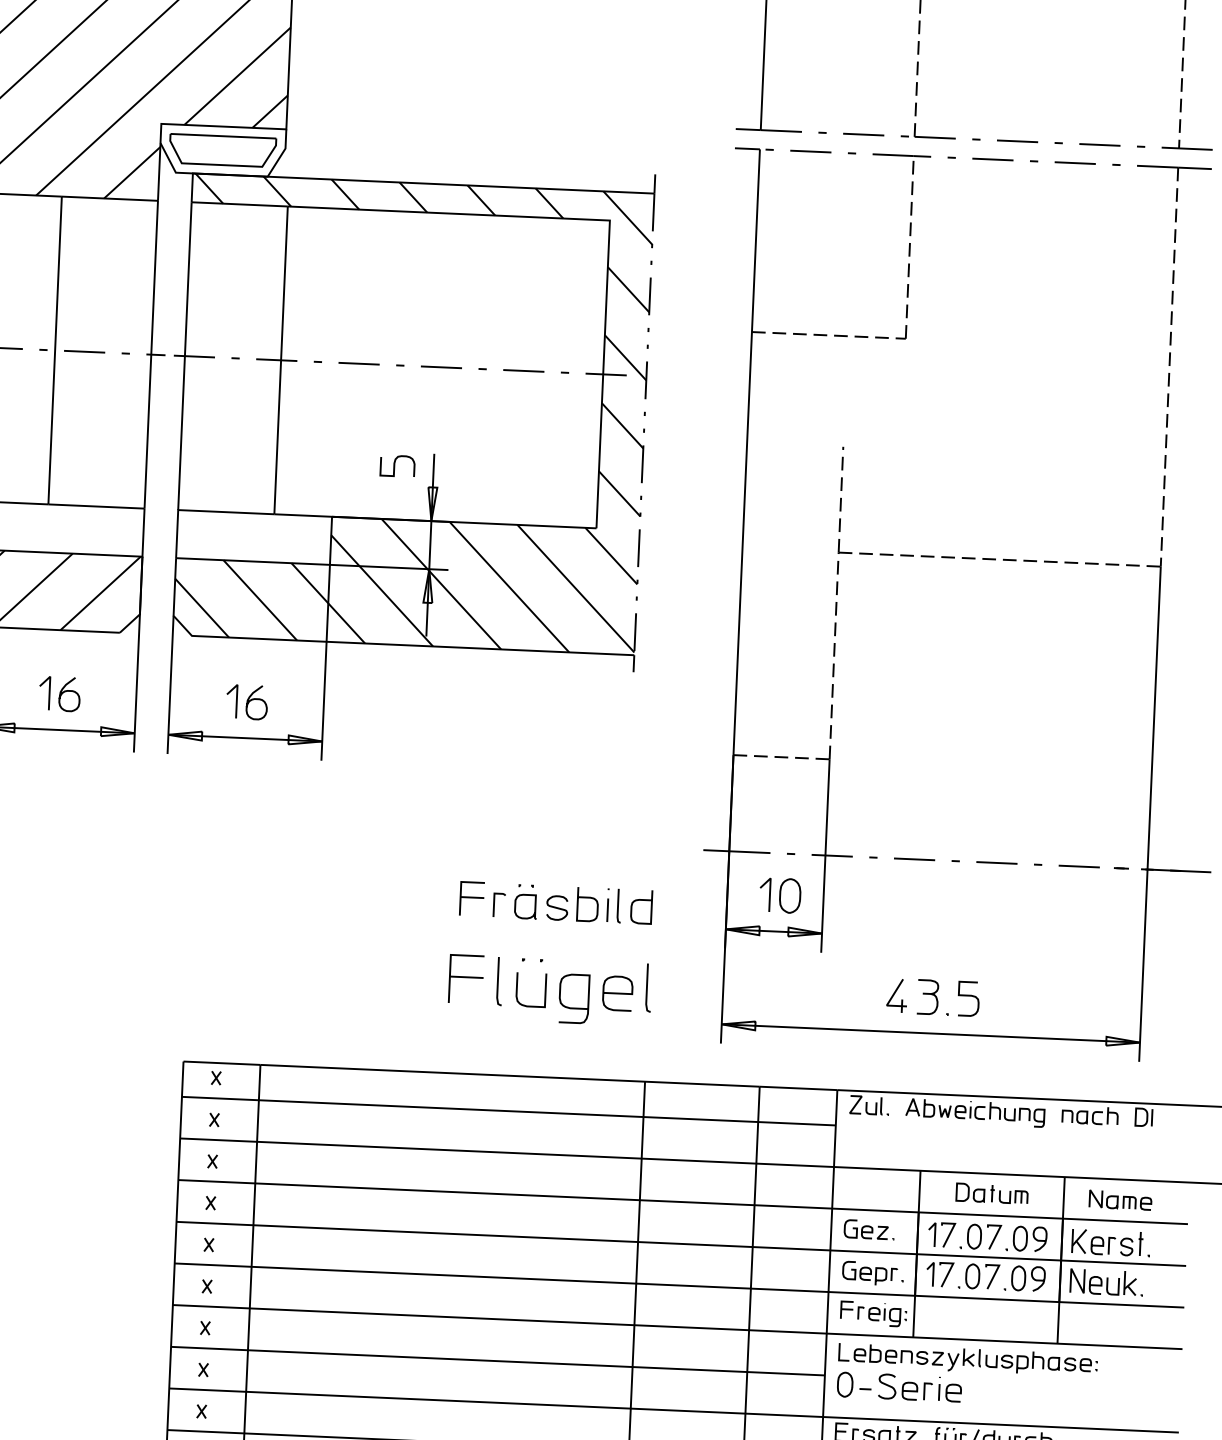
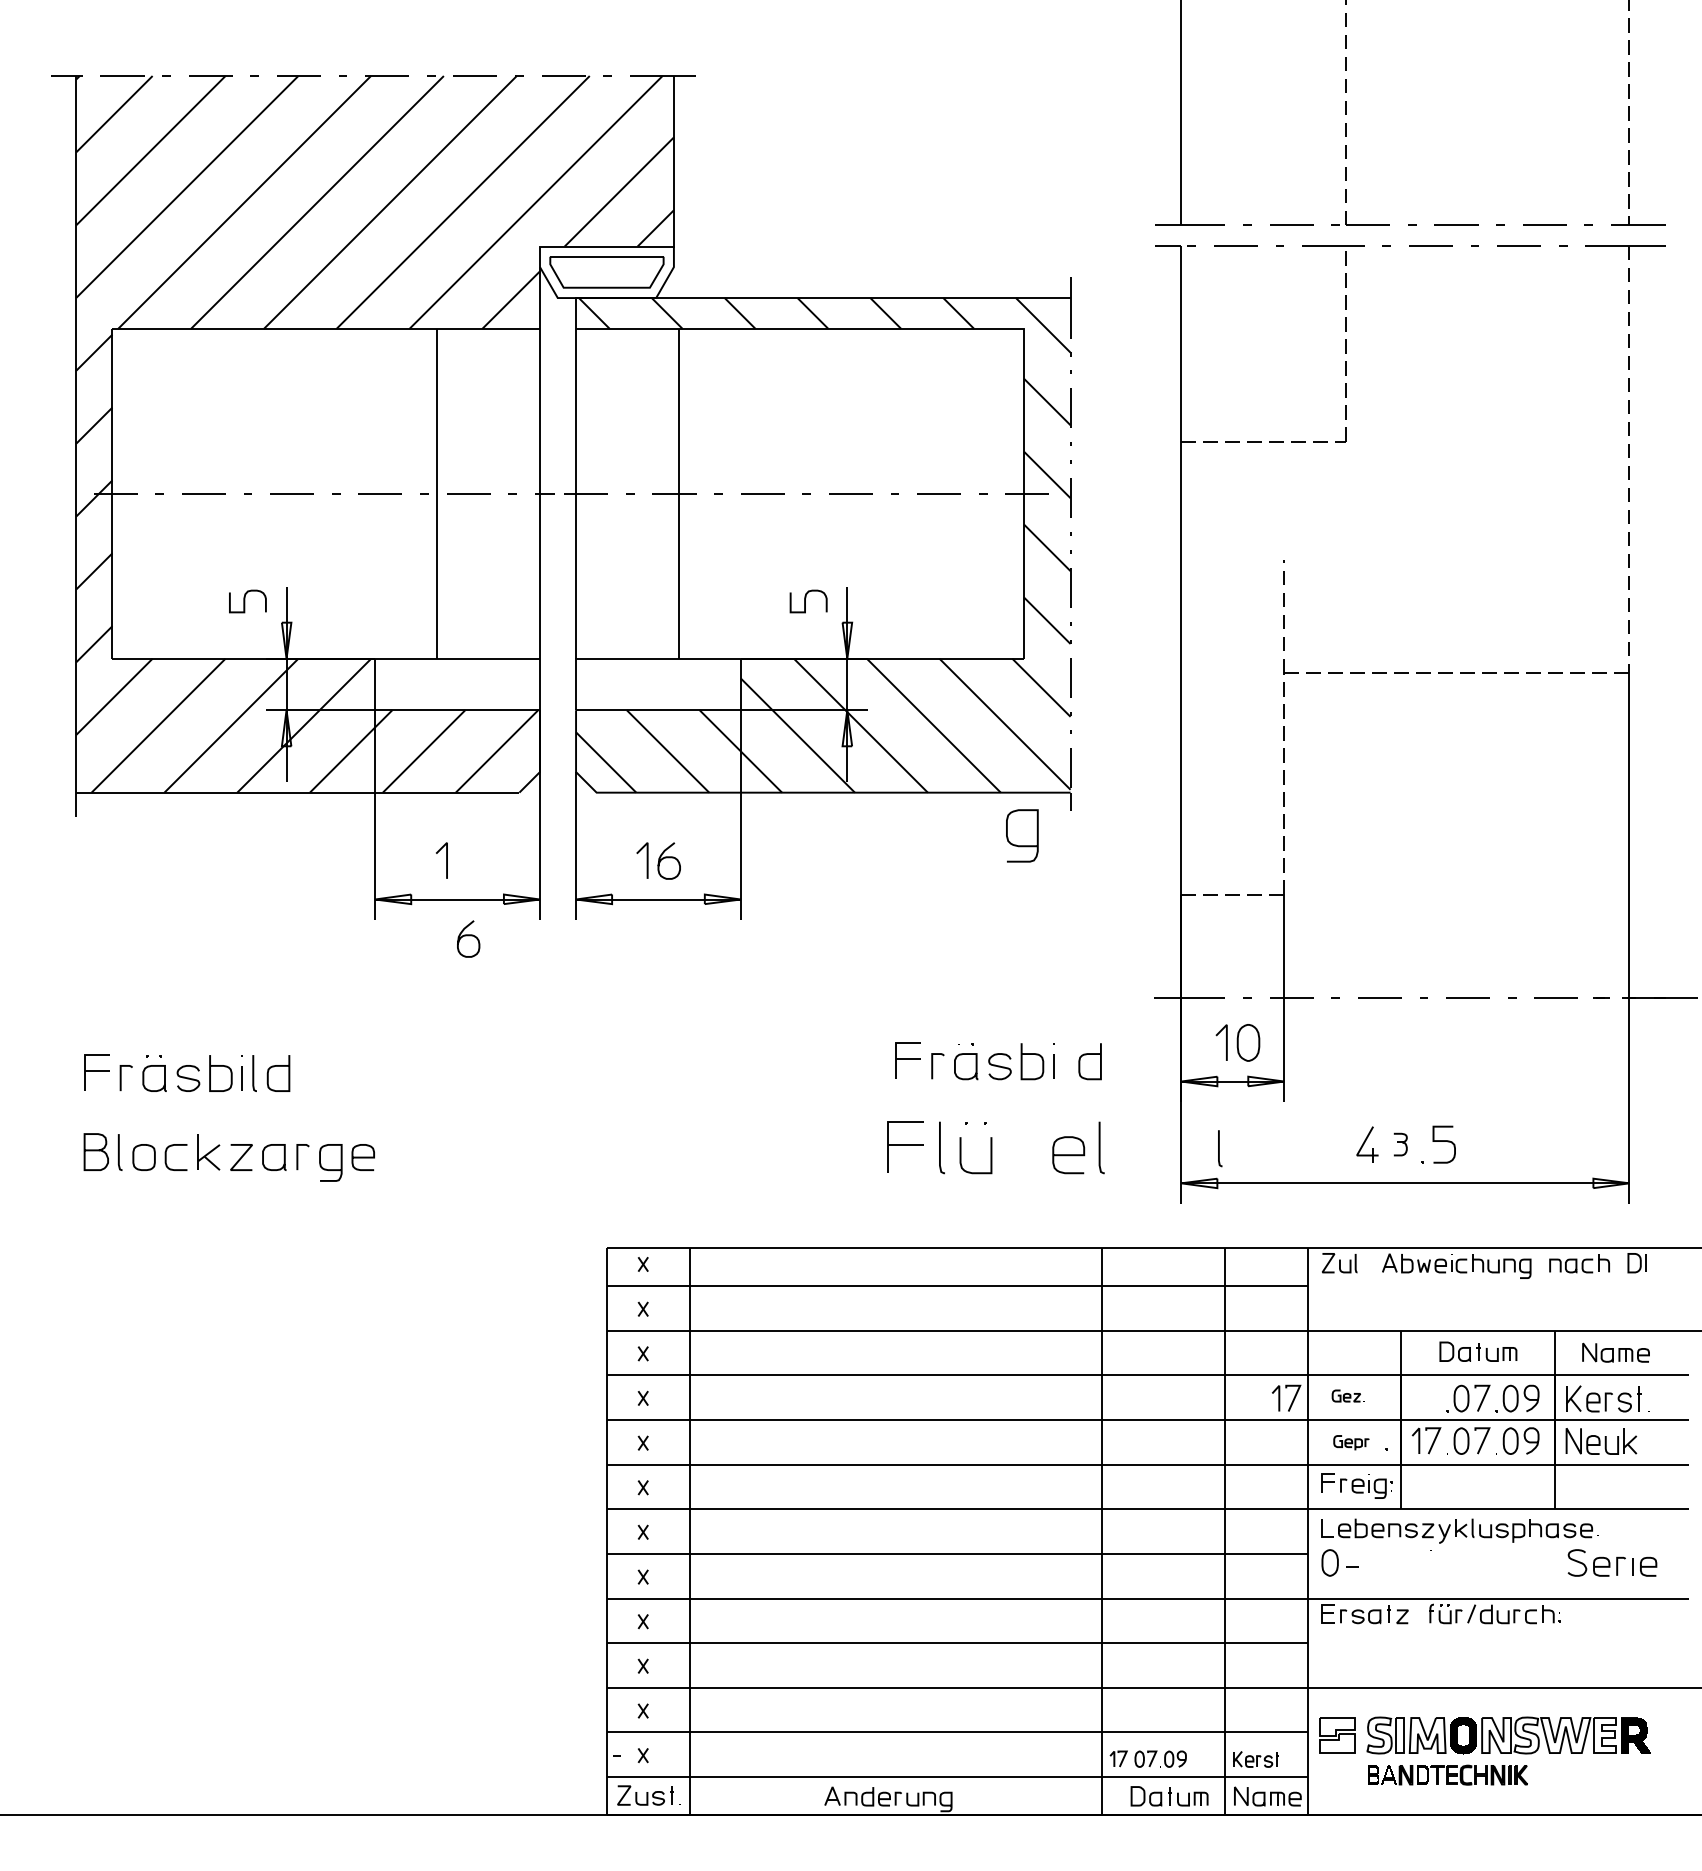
curve: (69, 692) -> (468, 936), moved
line: (618, 905) -> (1219, 1148), moved
part: (927, 997) -> (1400, 1144), size x0.6
curve: (573, 1007) -> (1022, 845), moved
part: (868, 1229) -> (1347, 1395), size x0.6
part: (941, 1234) -> (1286, 1397), moved
part: (870, 1273) -> (1351, 1442), size x0.6
part: (920, 1387) -> (1612, 1562), moved

